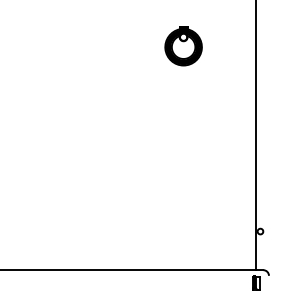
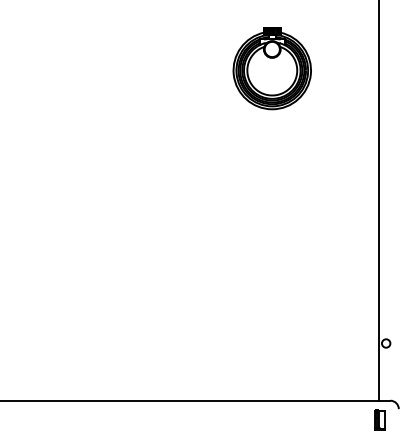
part: (183, 46) -> (272, 69), size x1.43

